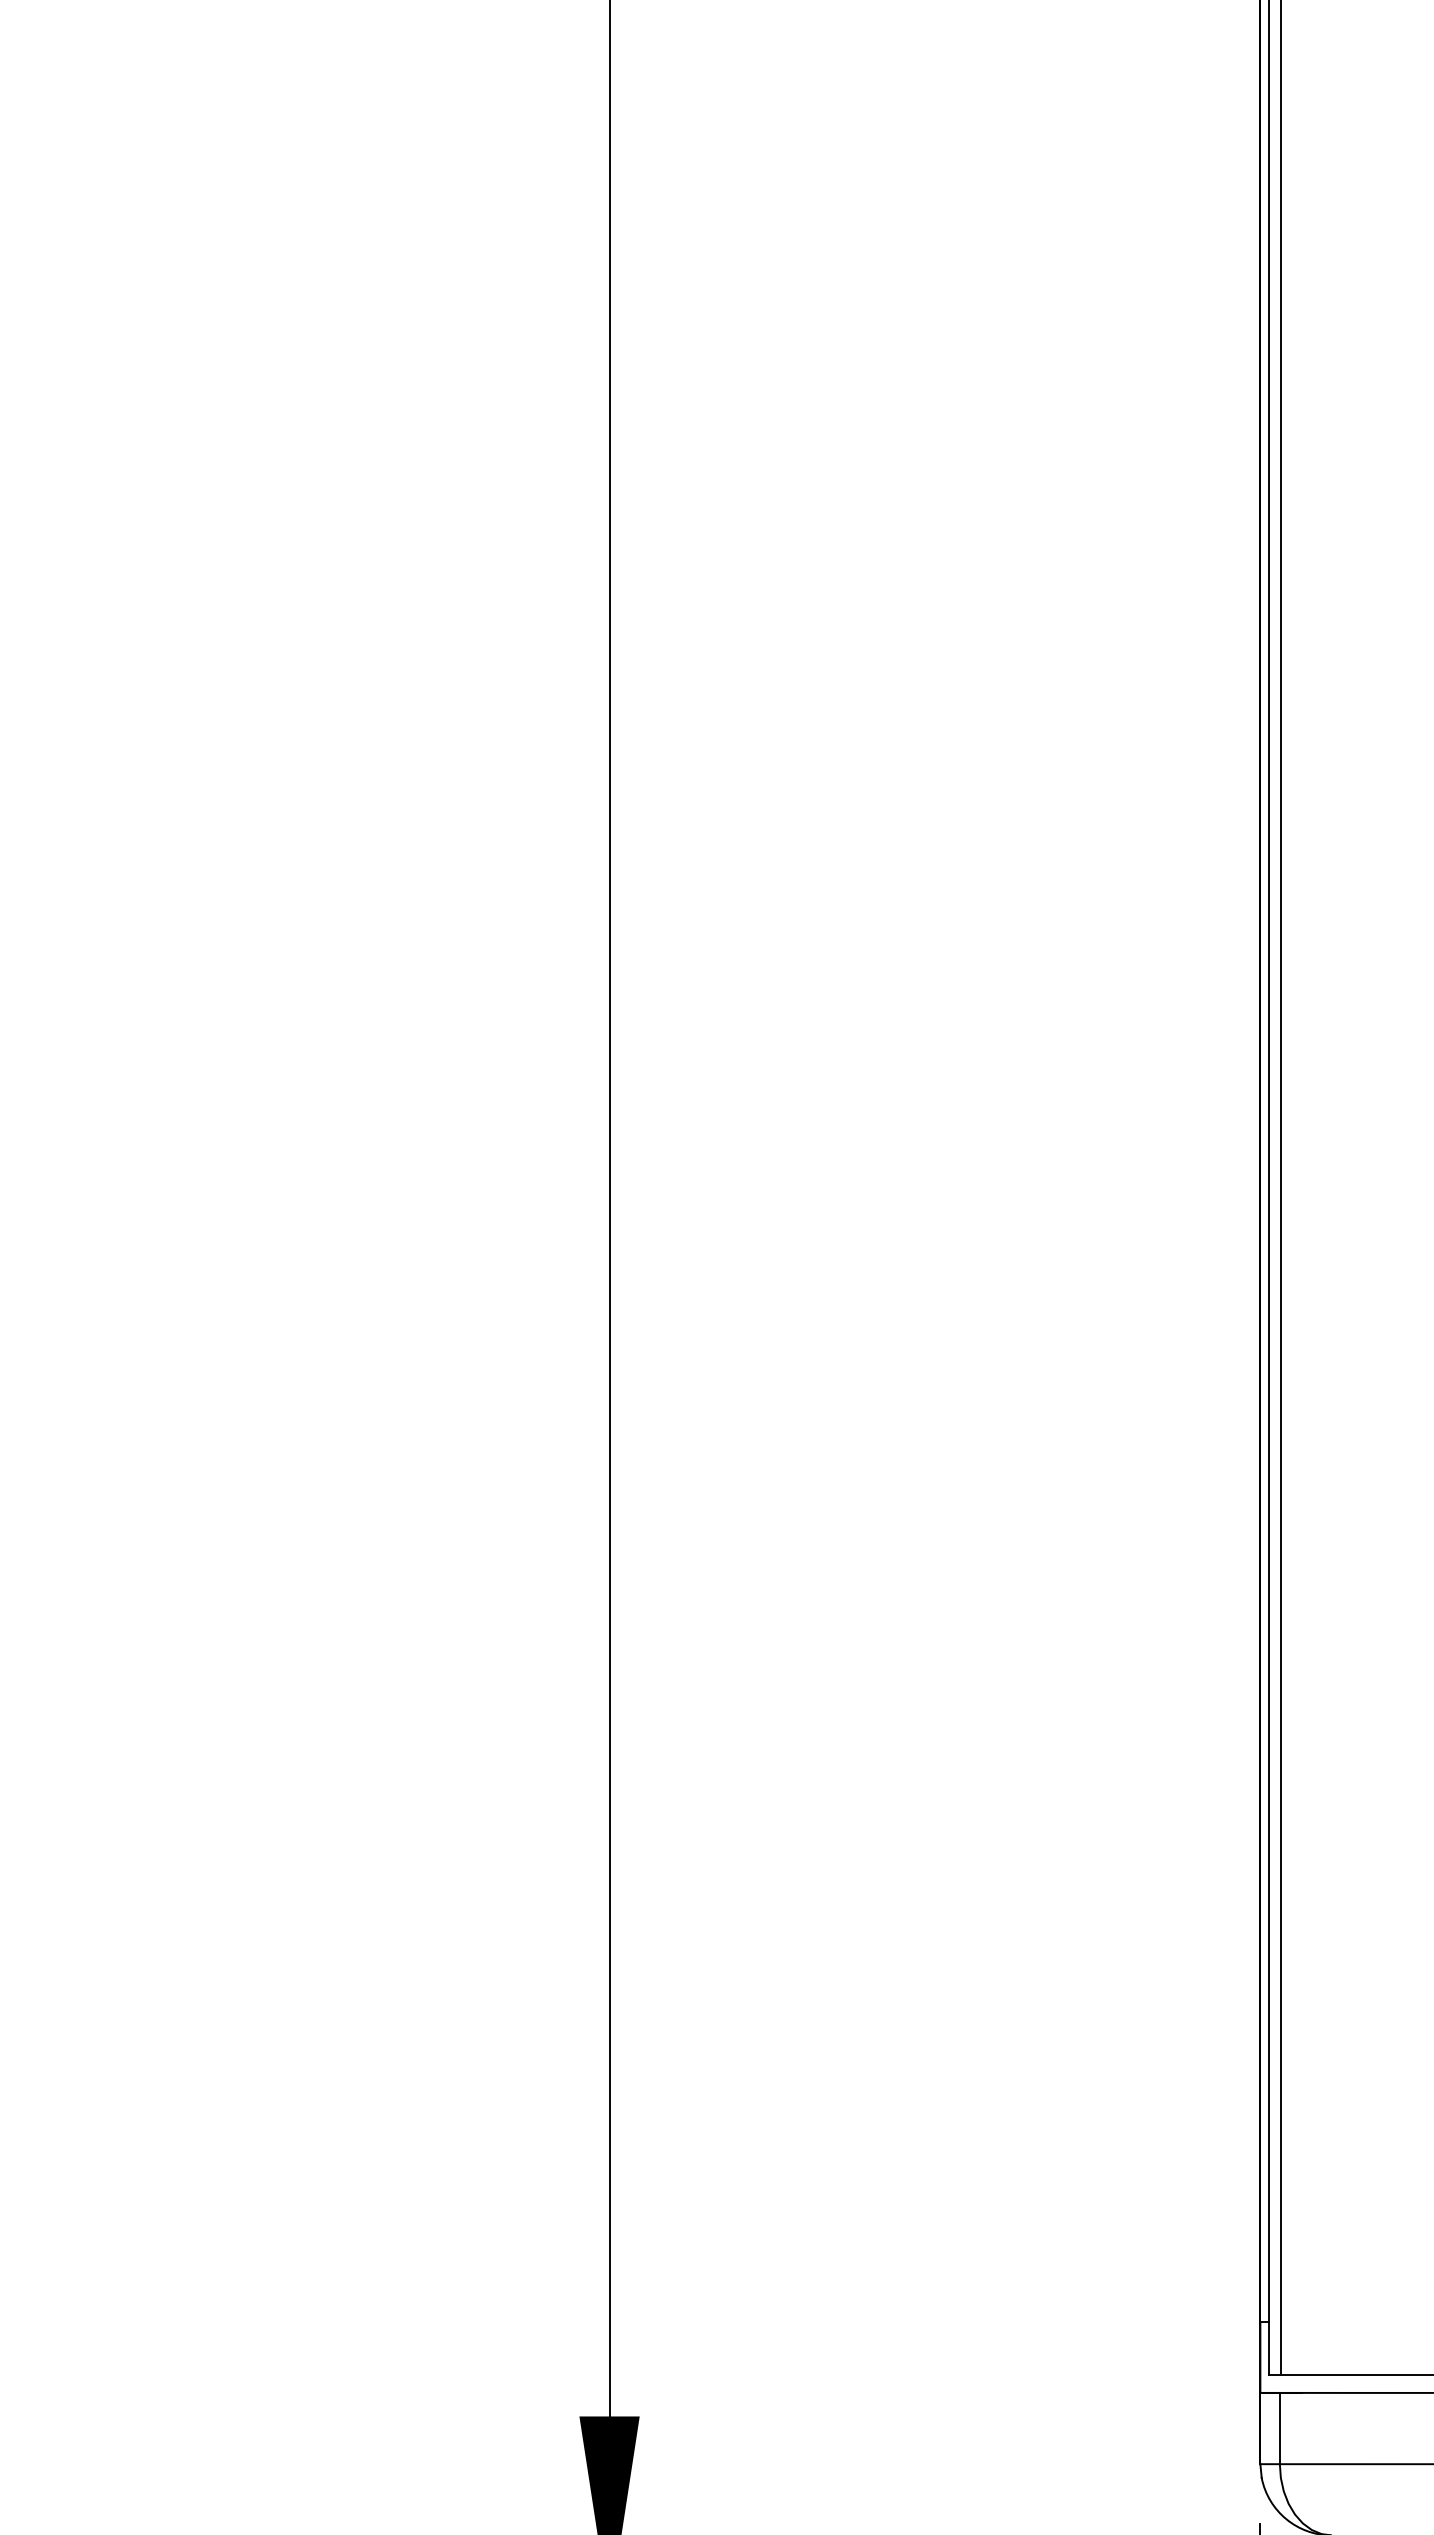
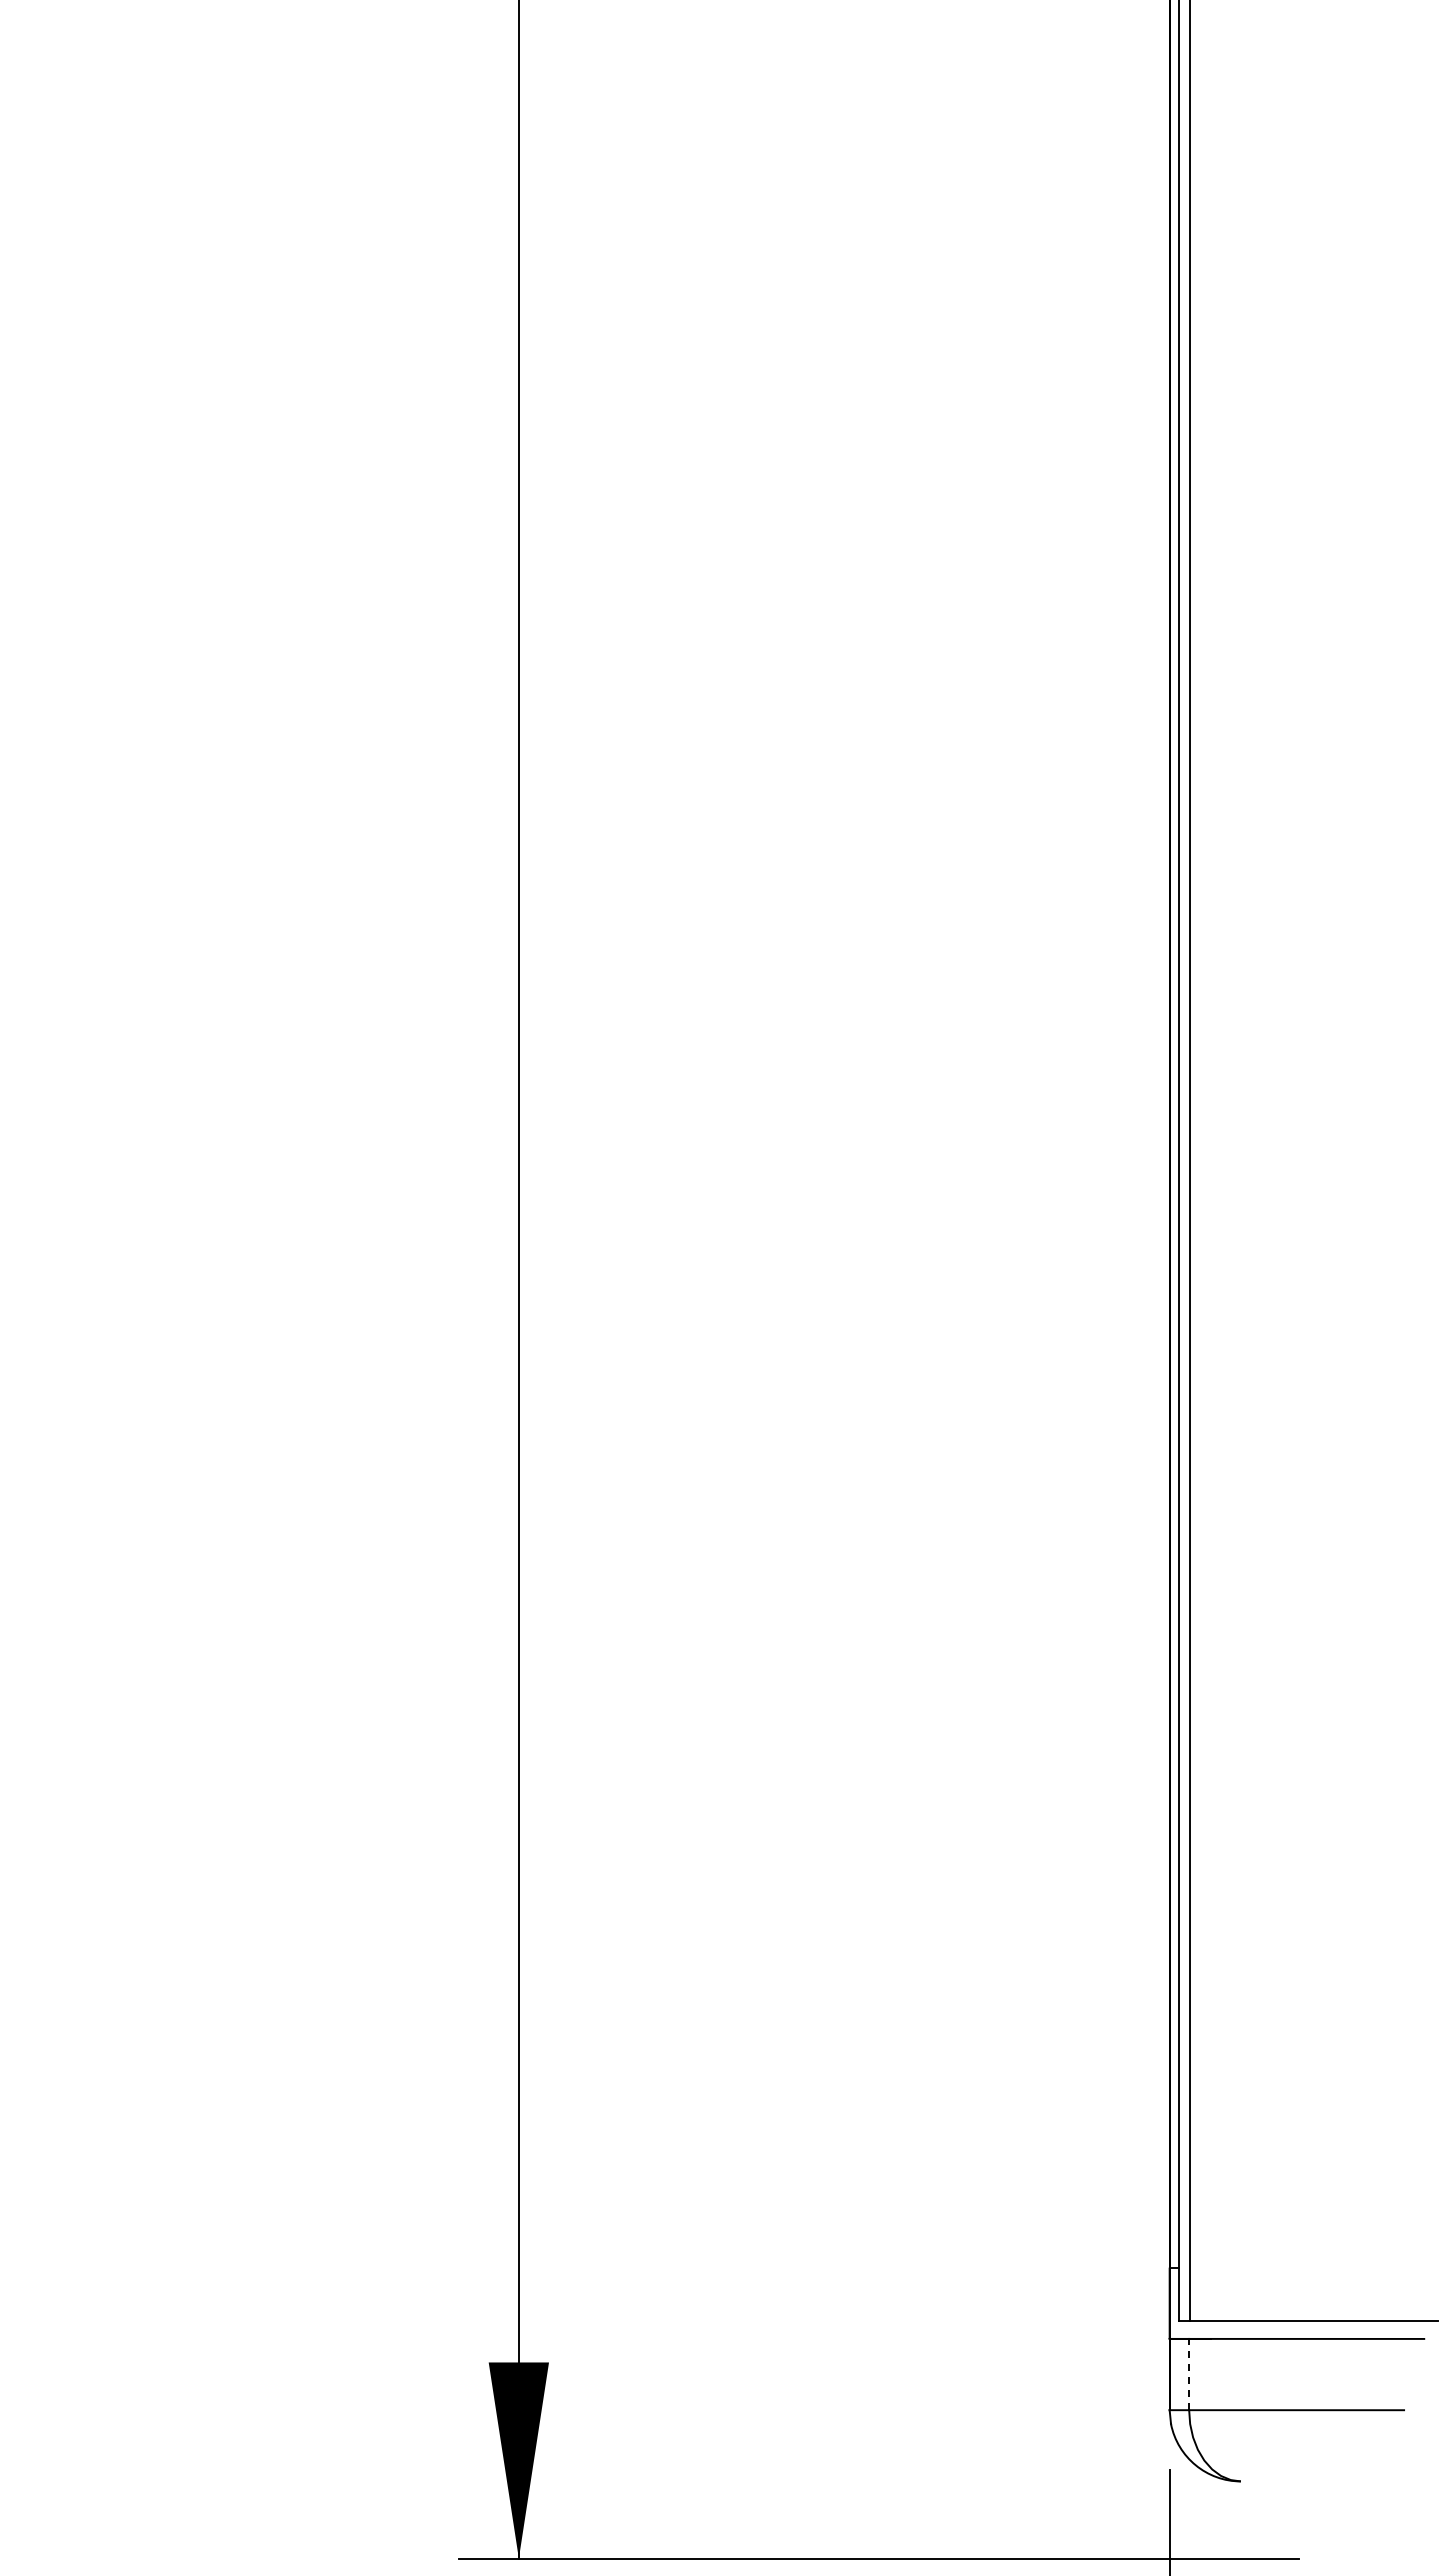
line: (1280, 2428) -> (1189, 2374), solid -> dashed

